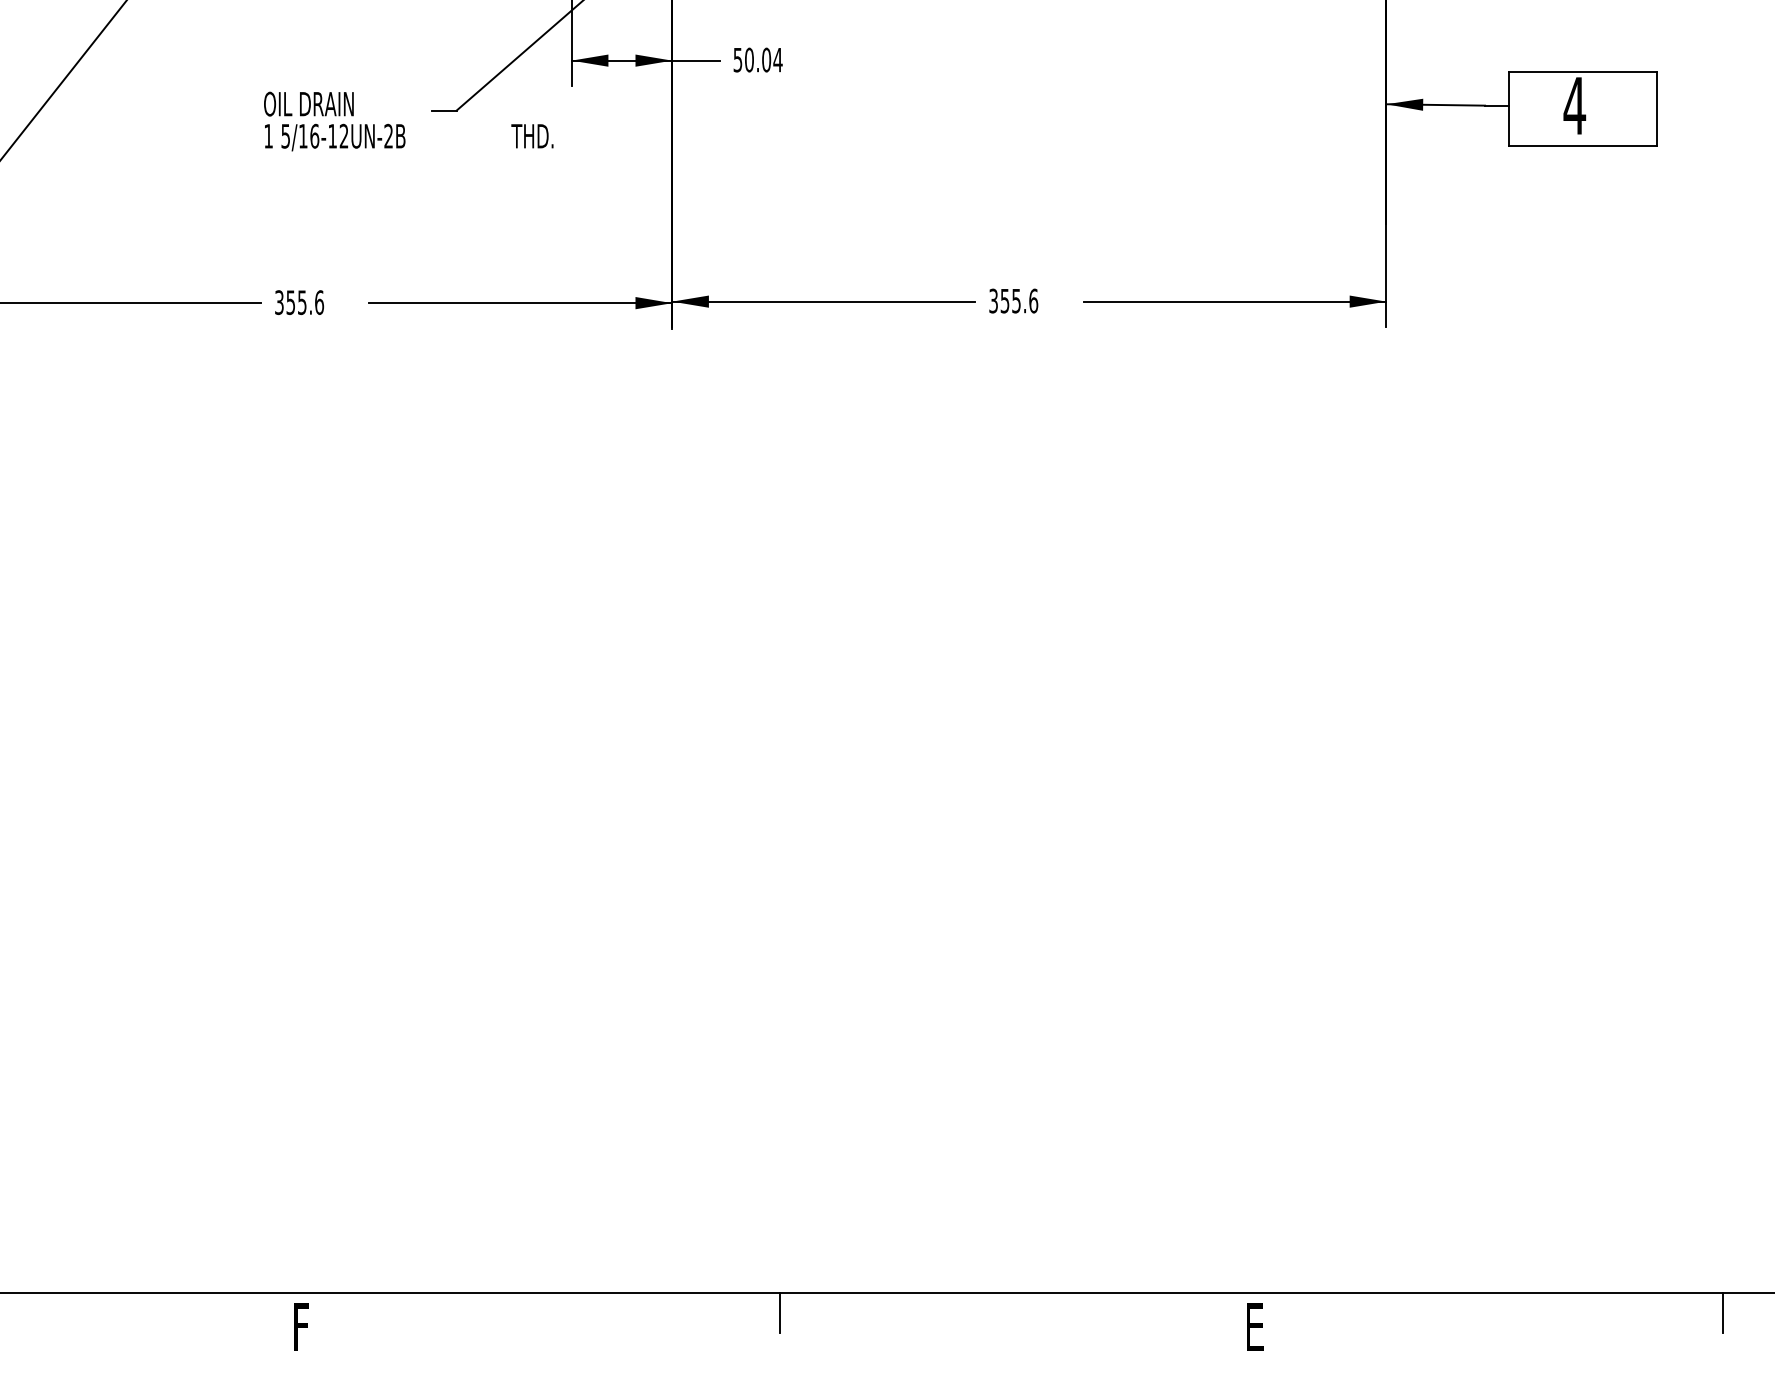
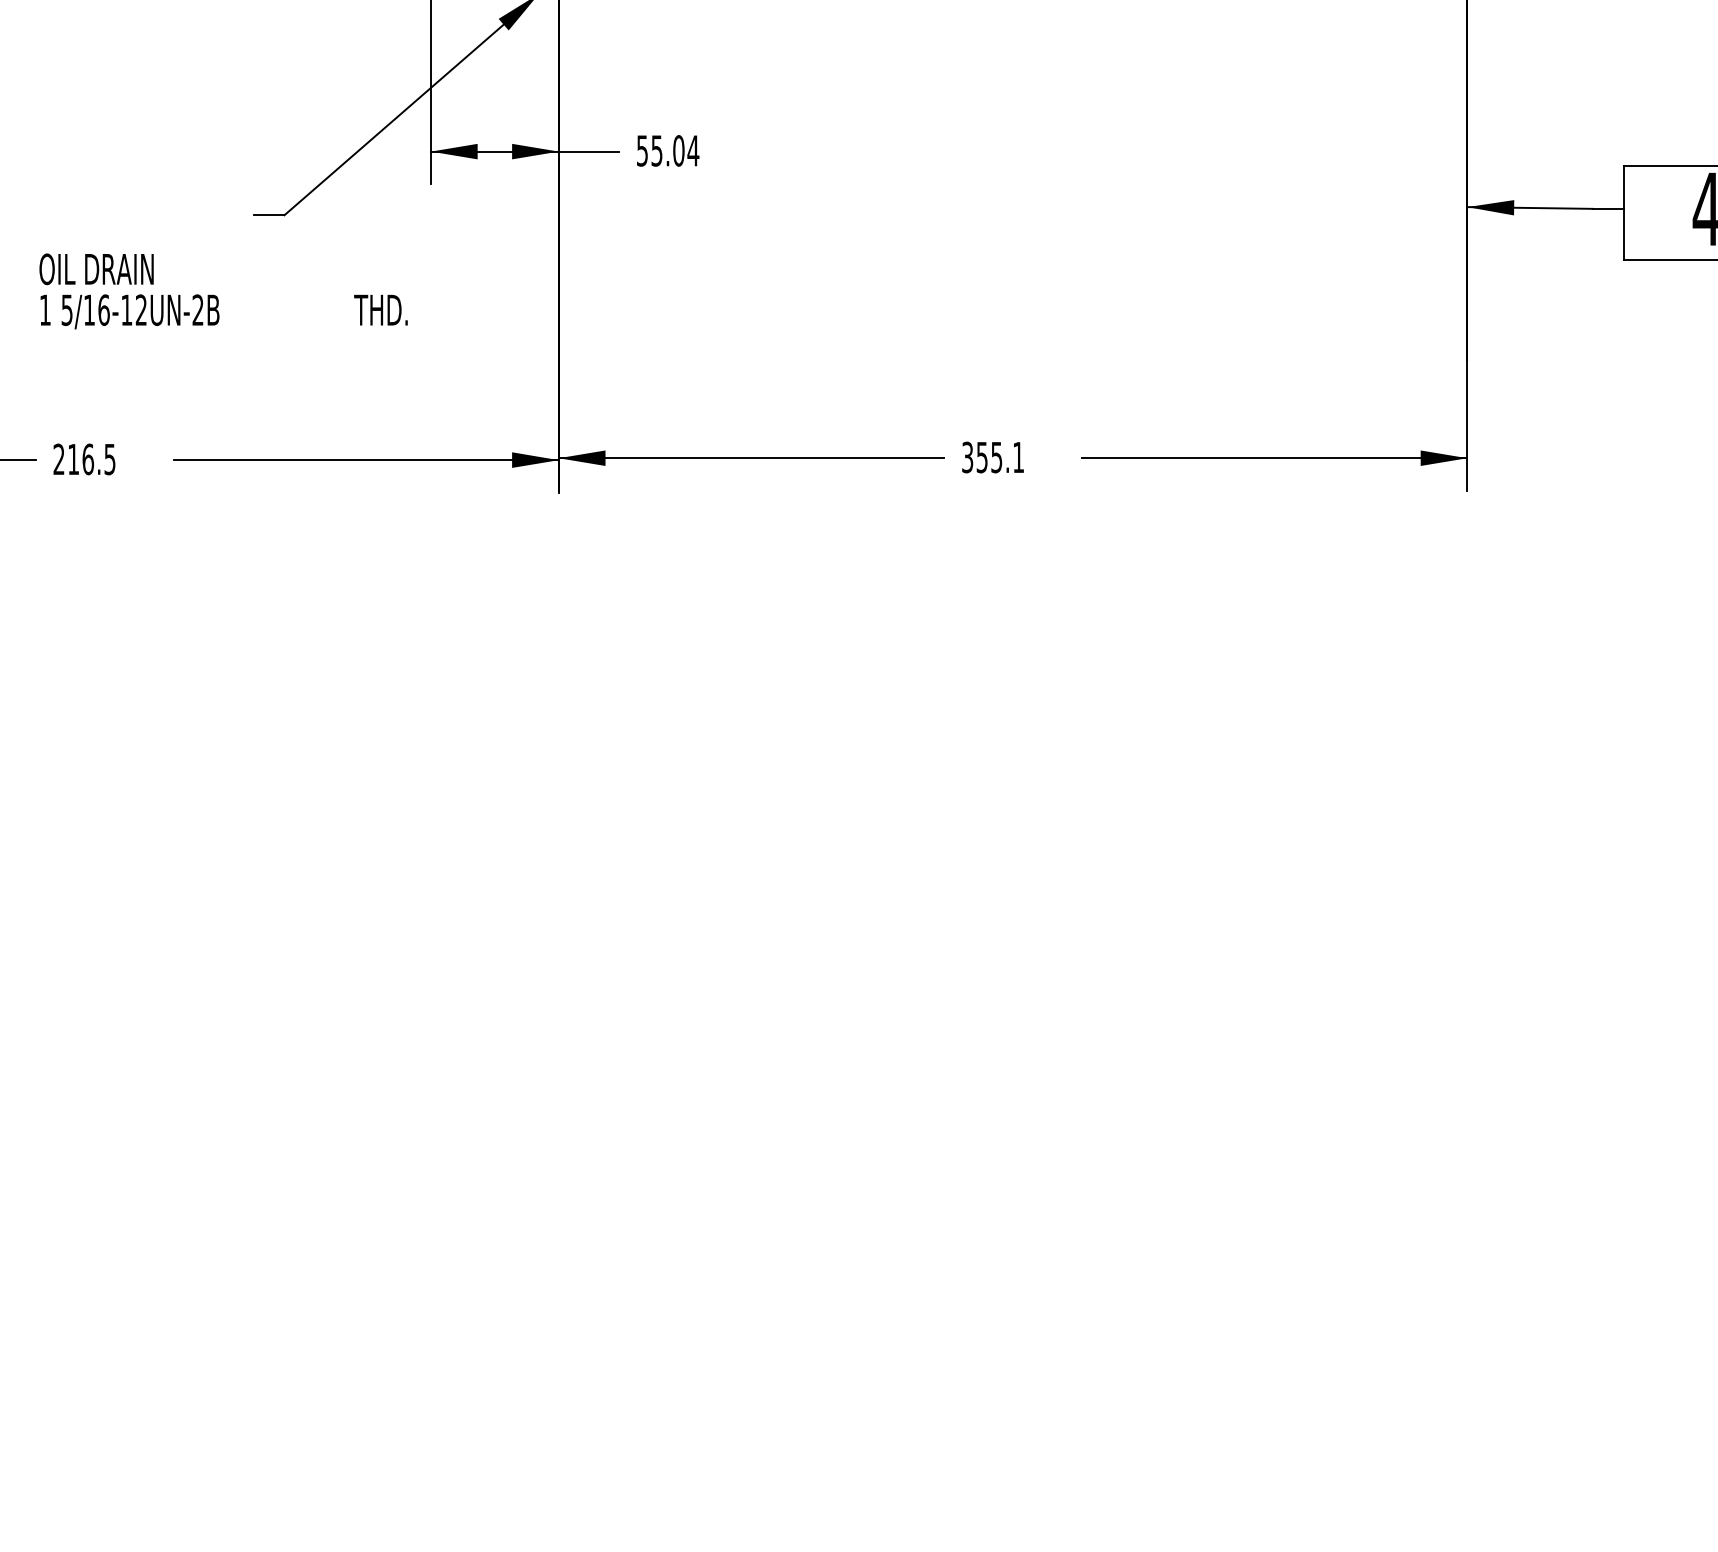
text: (749, 59) -> (657, 150), 50.04 -> 55.04
text: (408, 121) -> (223, 291), moved
text: (1033, 300) -> (1018, 456), 355.6 -> 355.1
text: (299, 302) -> (84, 459), 355.6 -> 216.5

